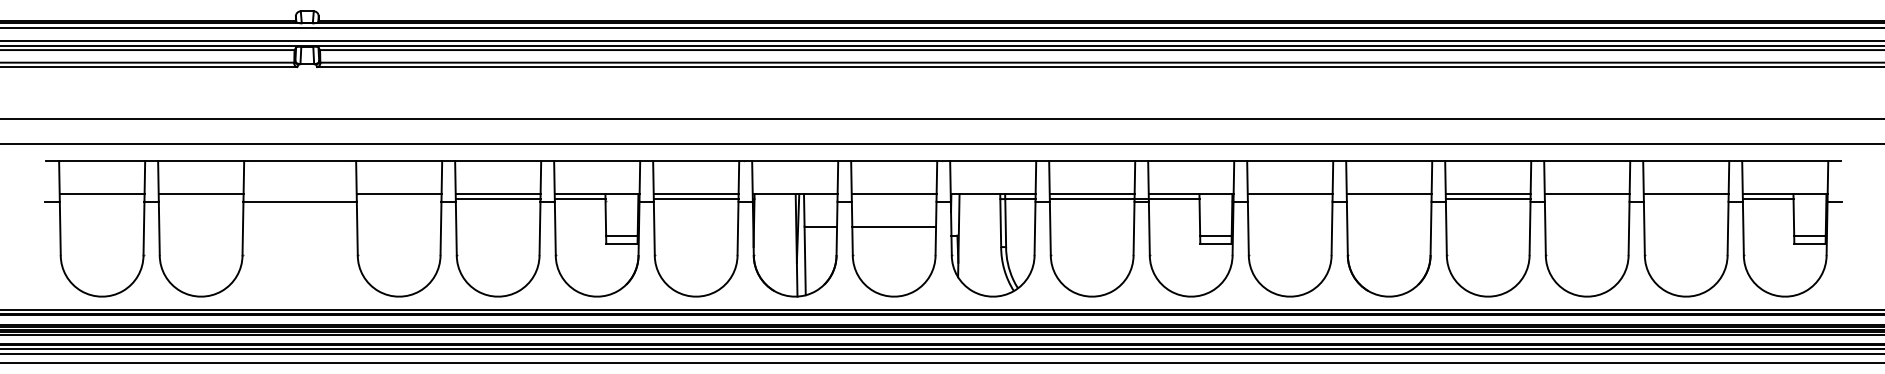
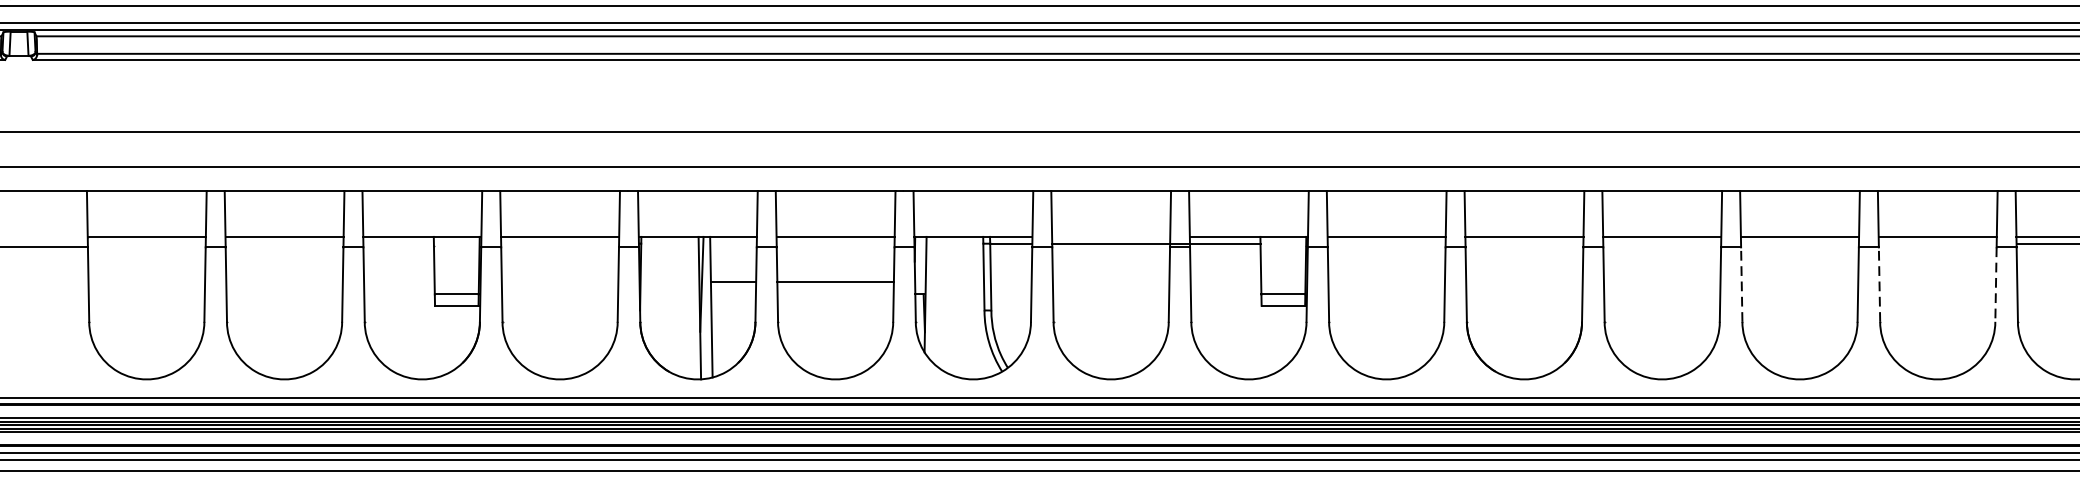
line: (1091, 194) -> (1110, 237), removed
line: (497, 199) -> (283, 244), removed
line: (579, 199) -> (397, 244), removed
line: (695, 199) -> (559, 244), removed
line: (1487, 199) -> (1661, 244), removed
line: (1545, 228) -> (1741, 284), solid -> dashed
line: (1644, 228) -> (1879, 284), solid -> dashed
line: (1728, 228) -> (1996, 284), solid -> dashed

